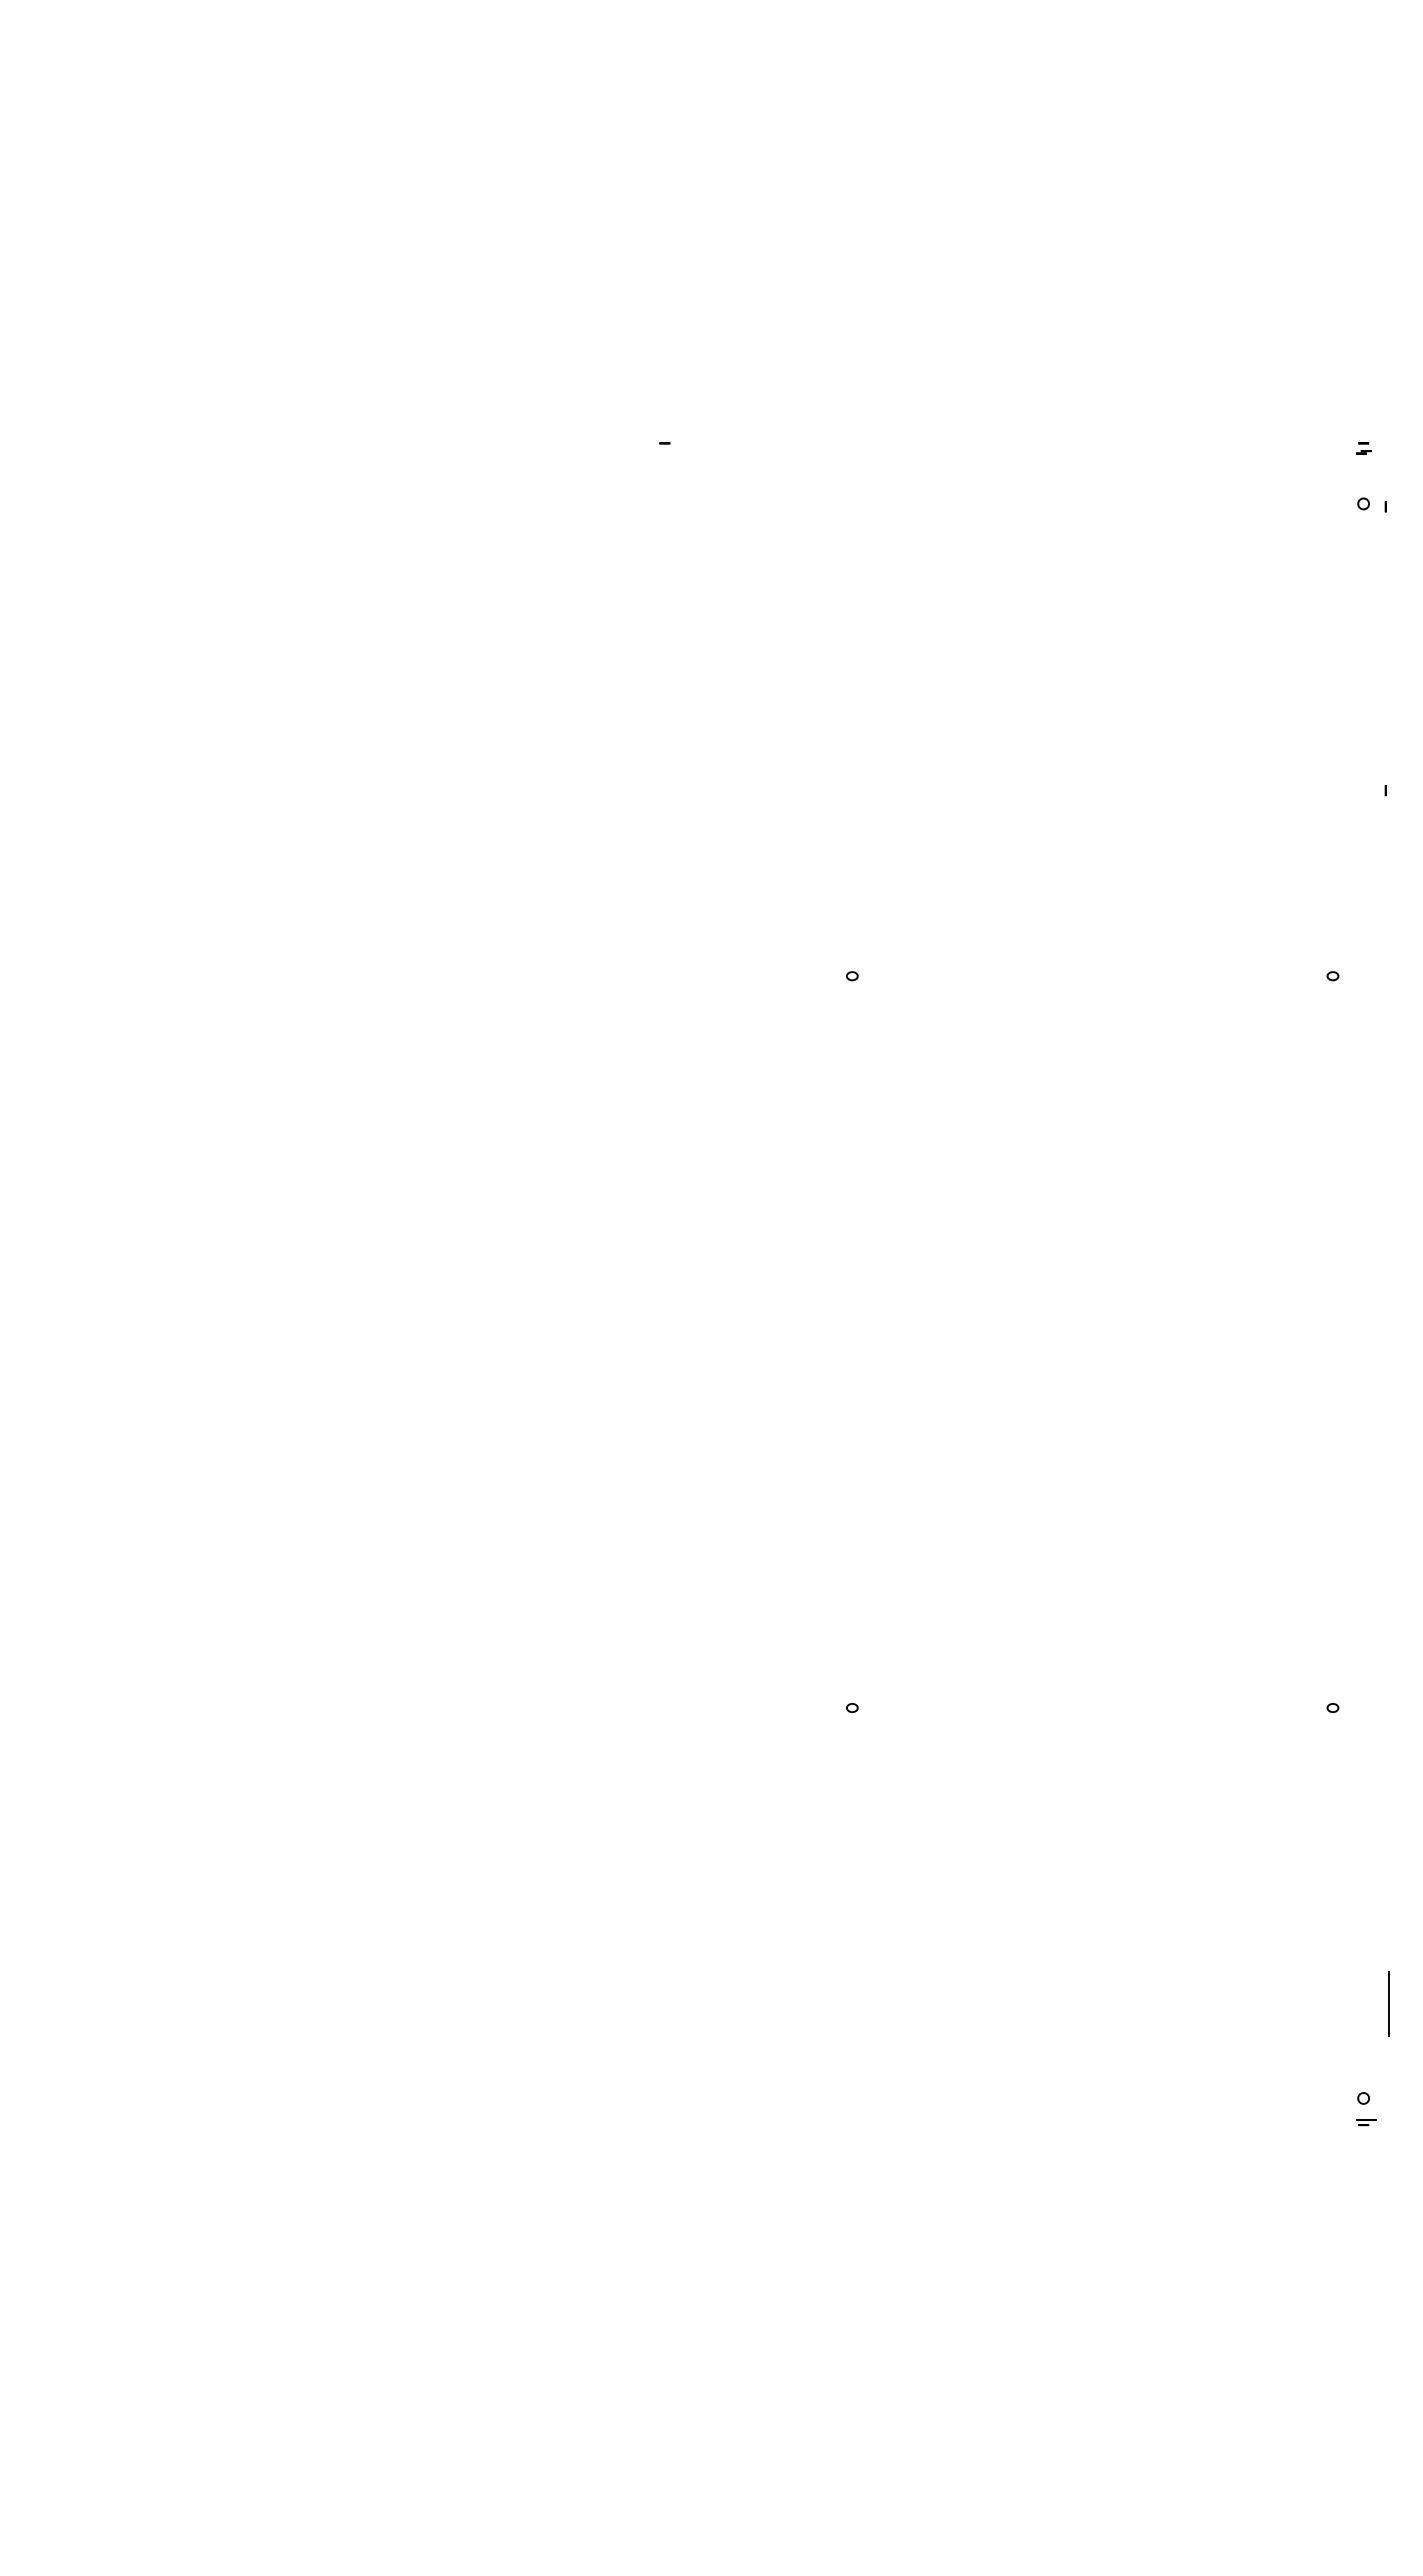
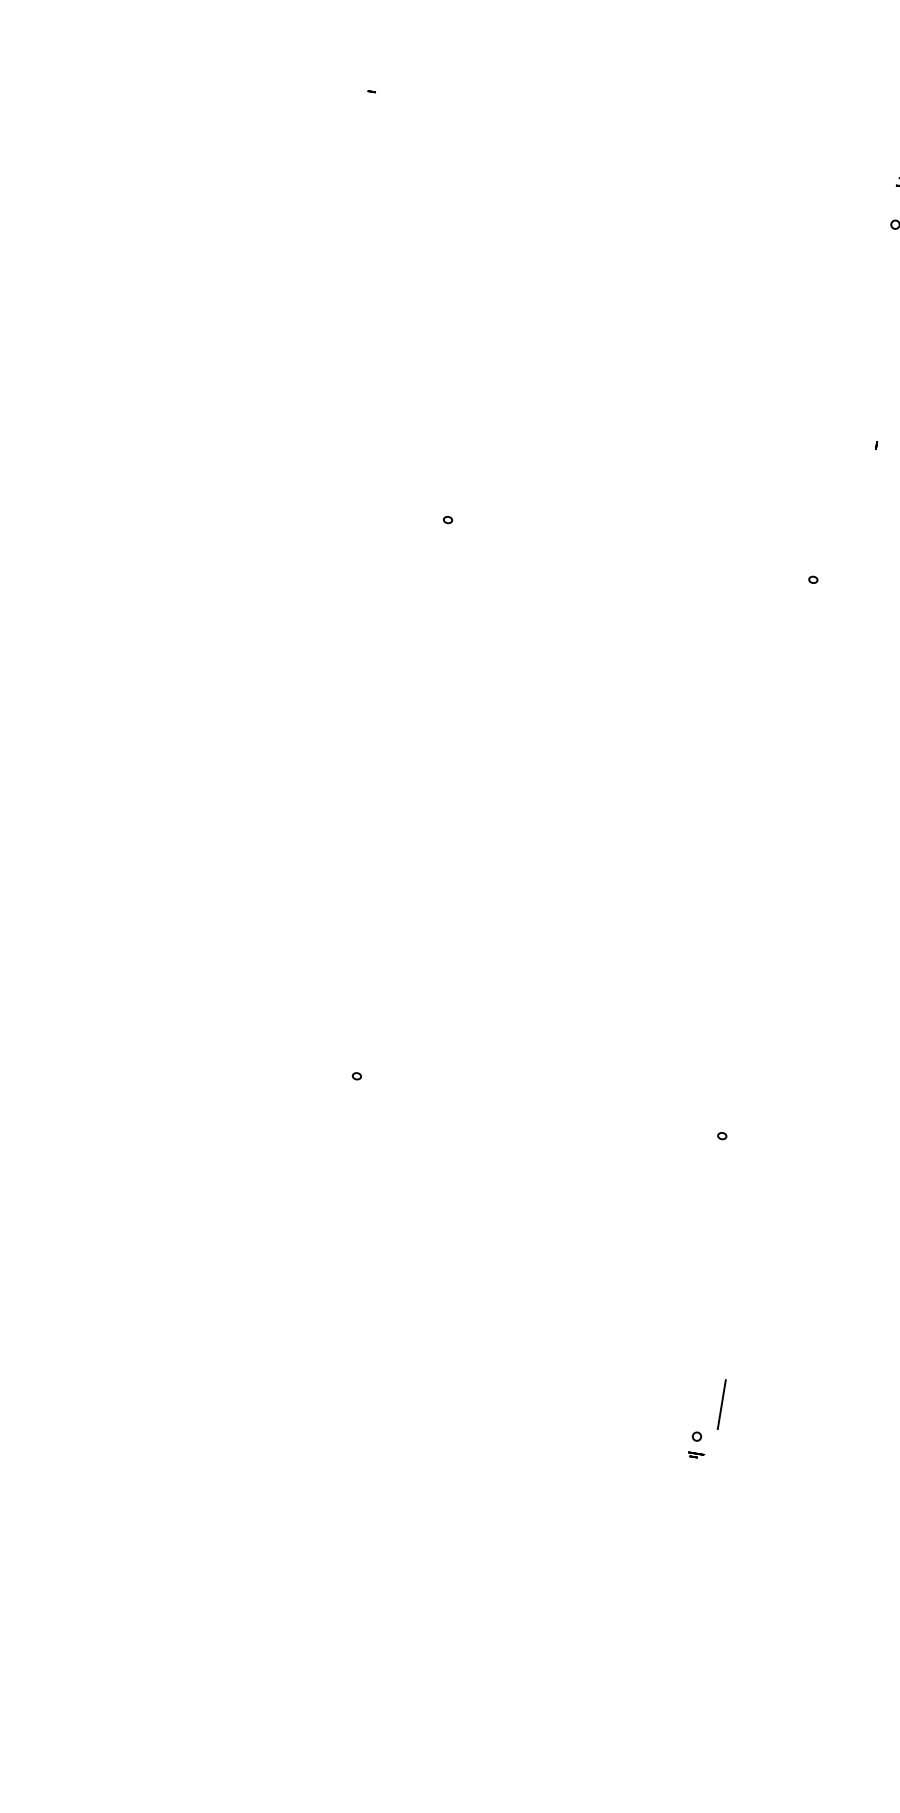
line: (1388, 2003) -> (721, 1404), moved

